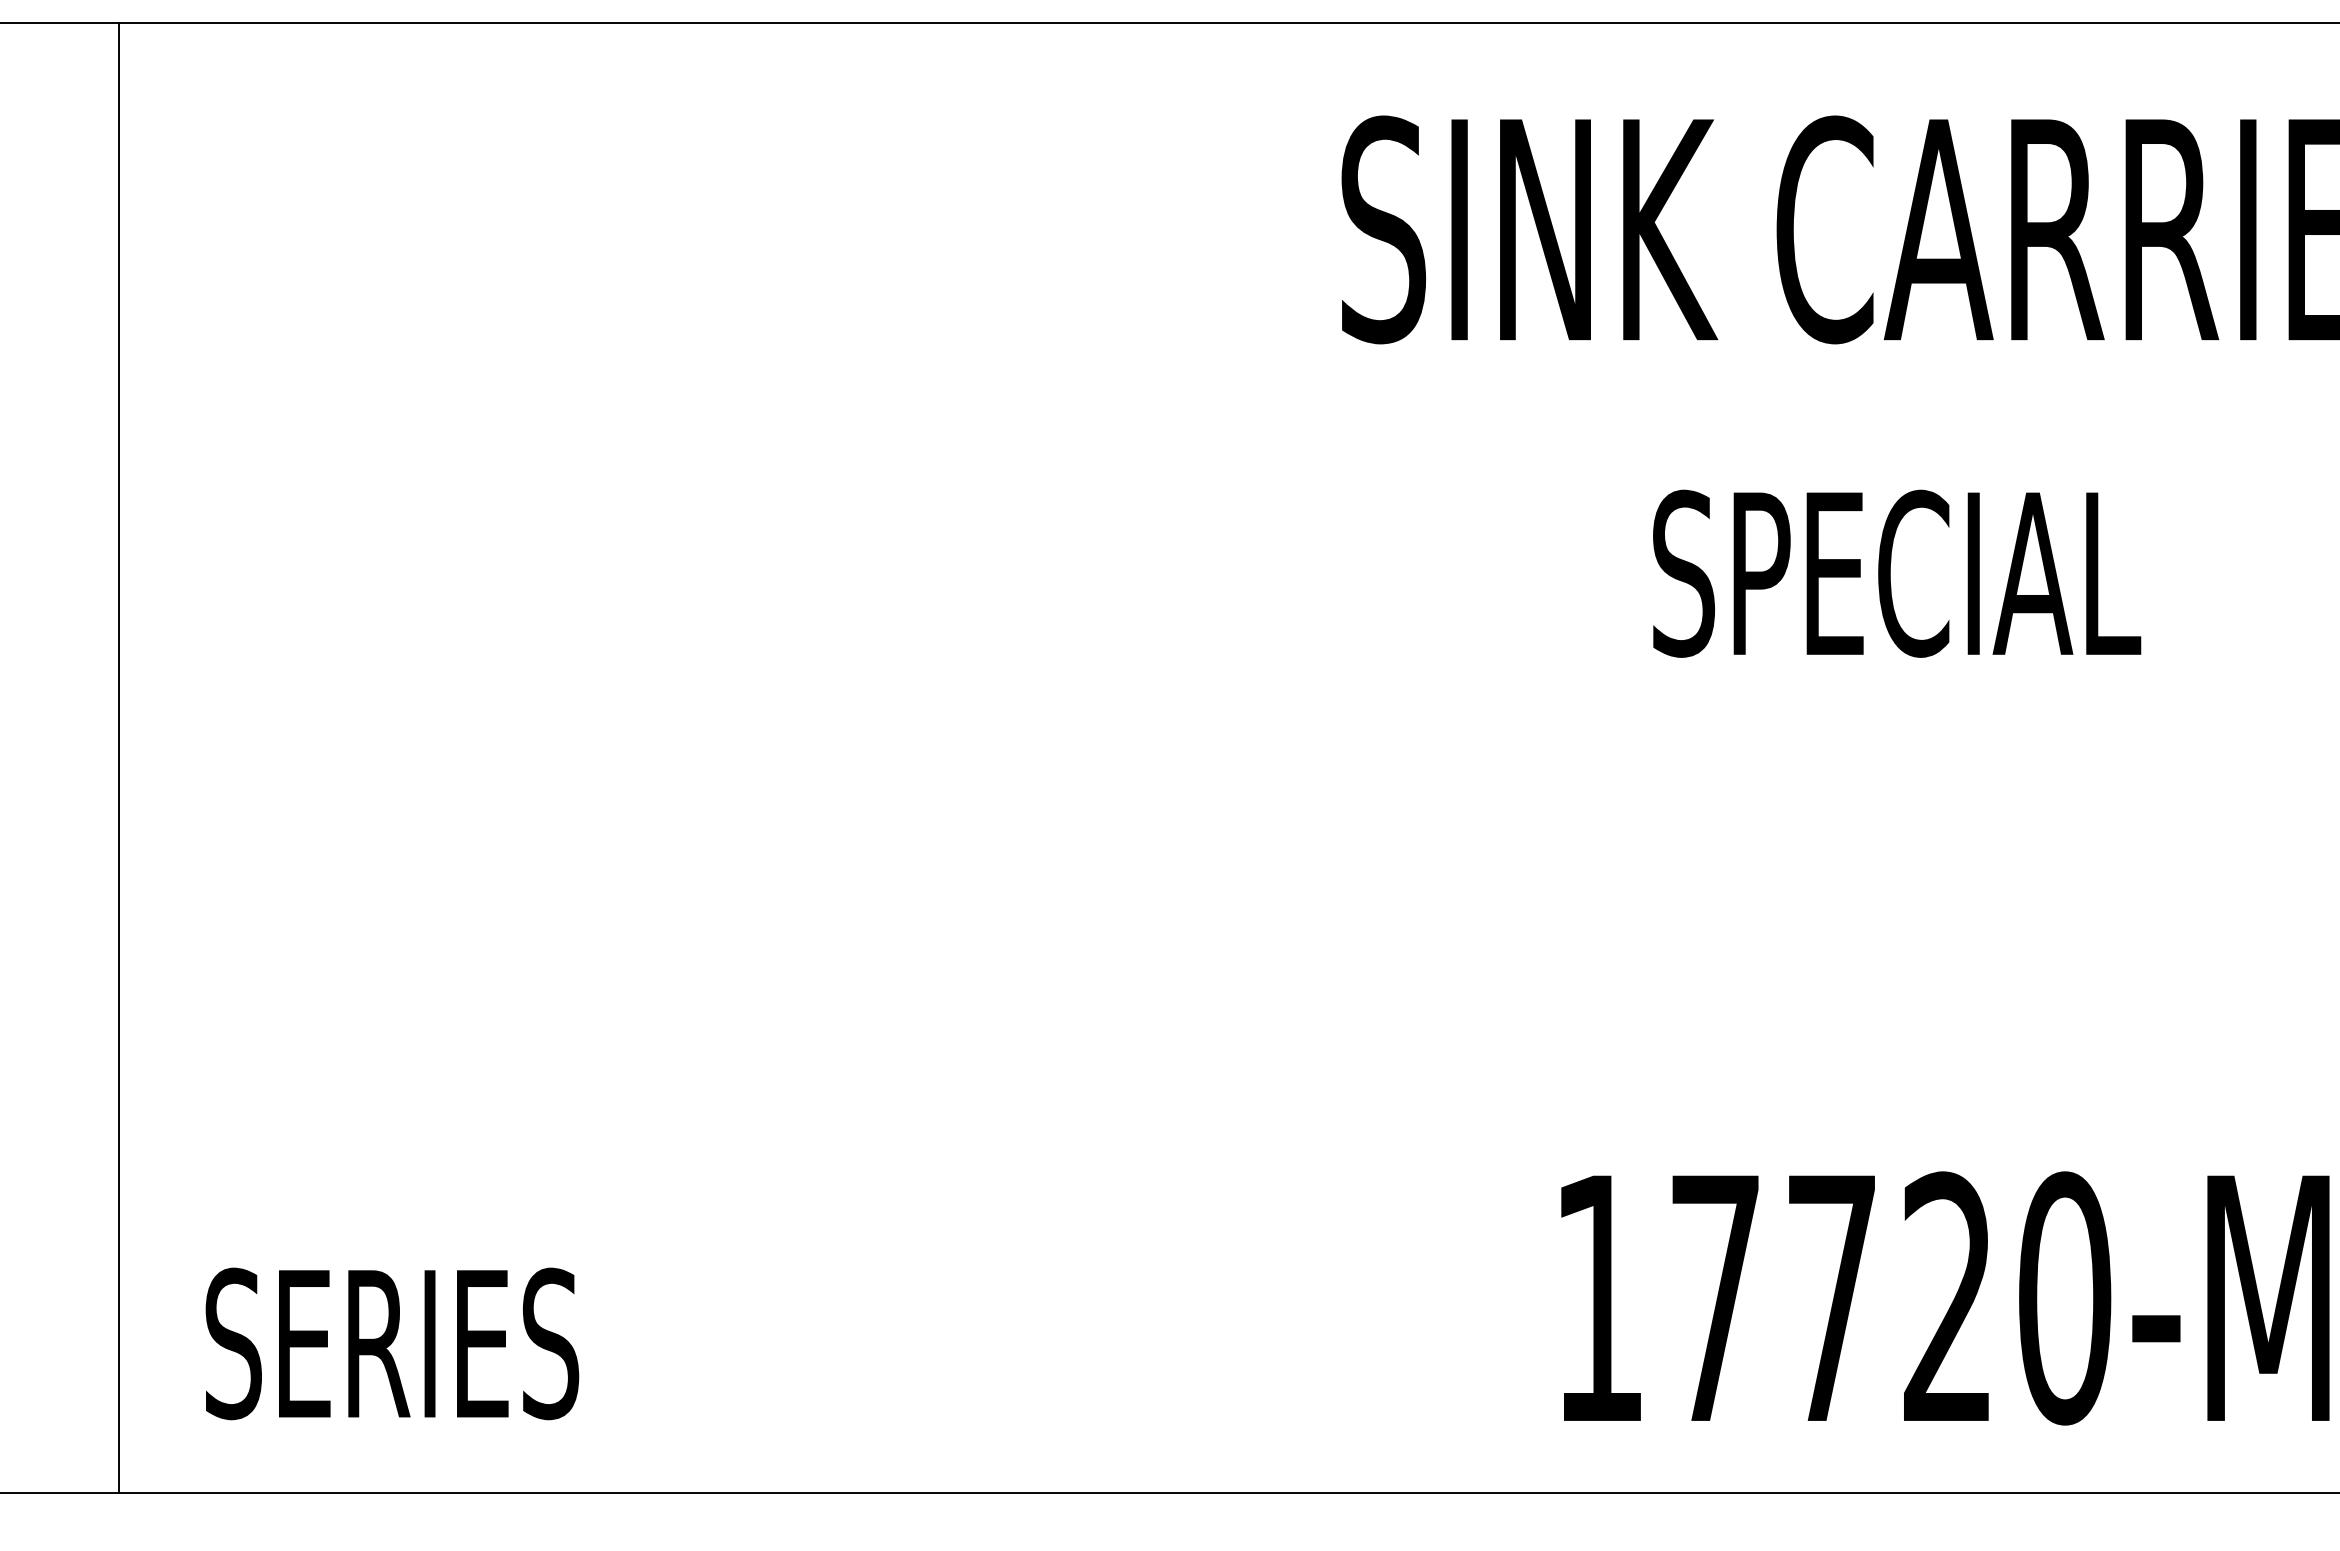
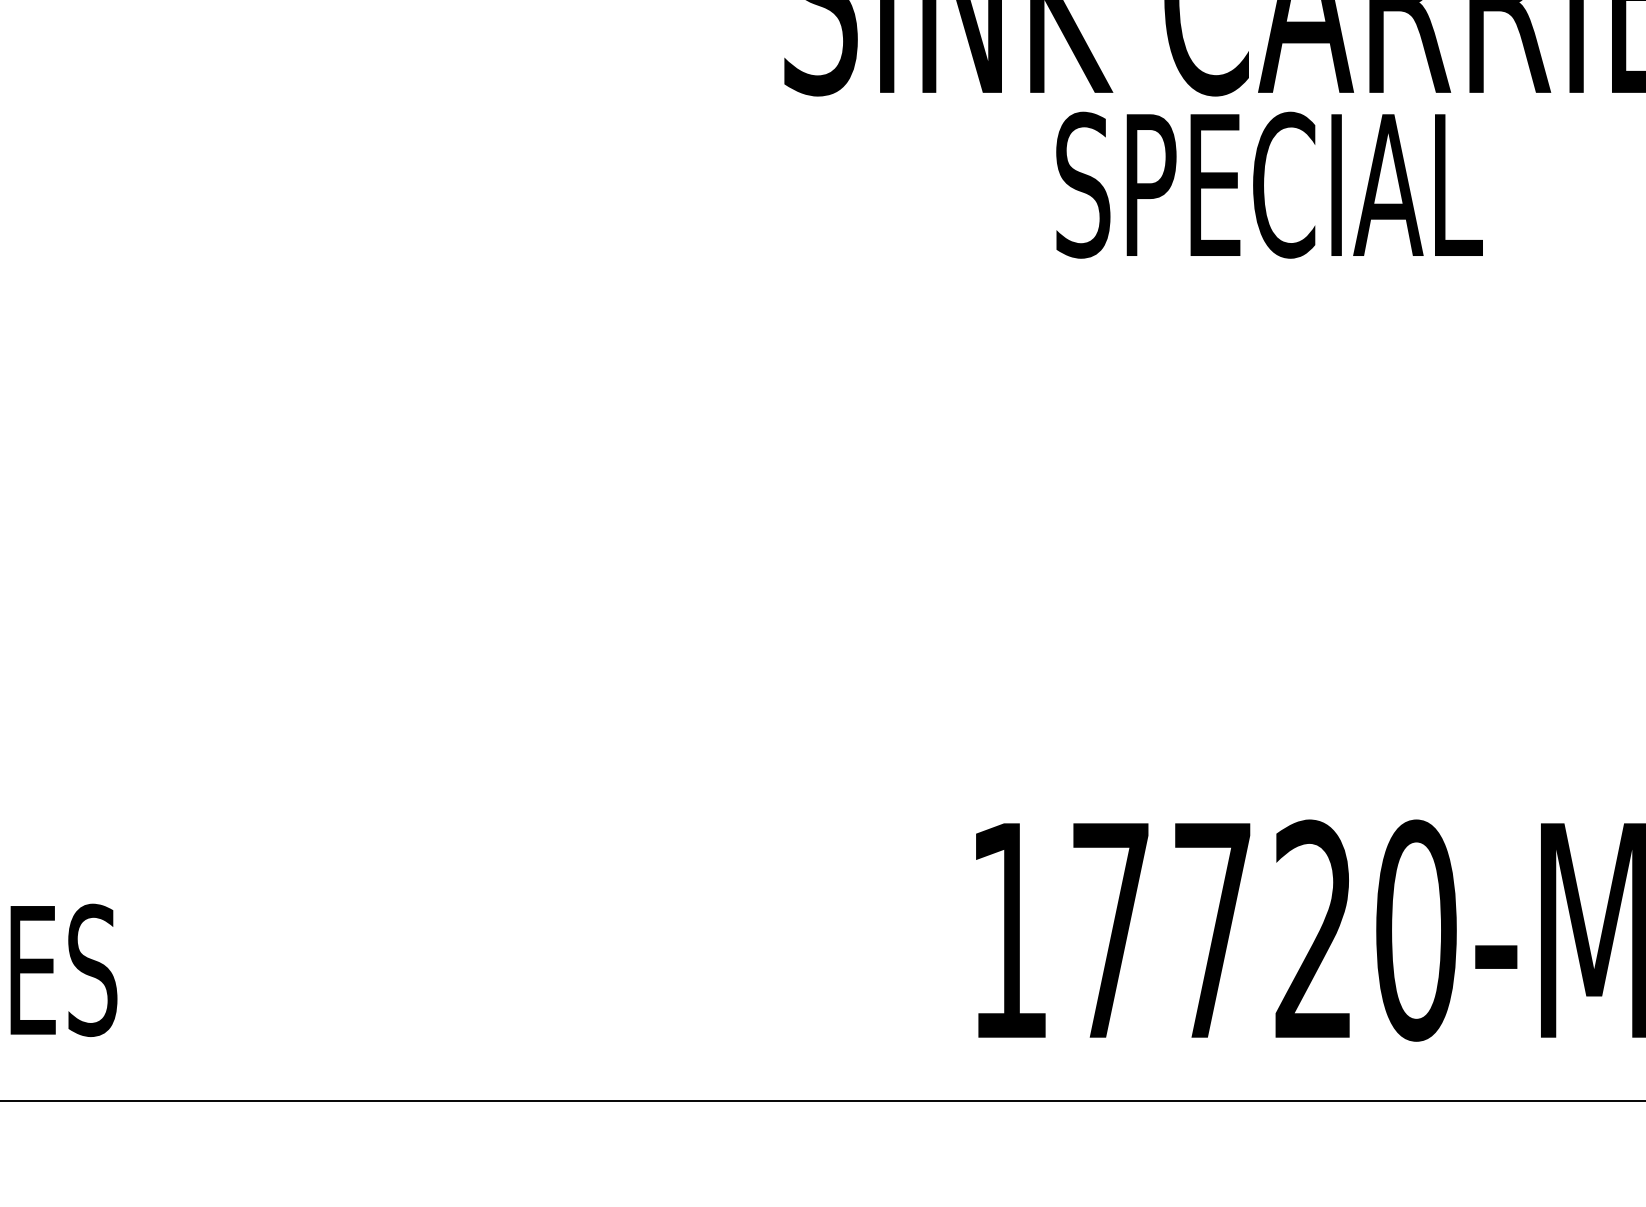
text: (1897, 573) -> (1269, 184), moved

